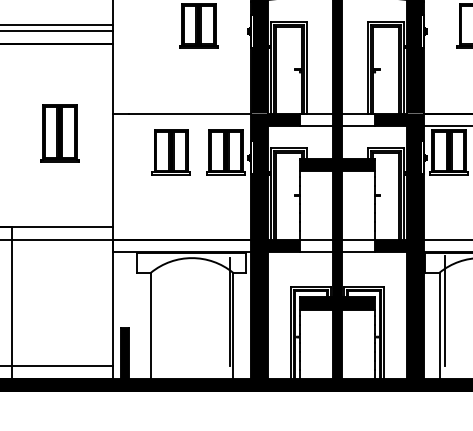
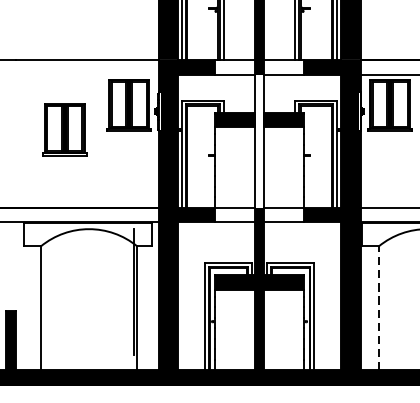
part: (170, 152) -> (63, 130), moved
fill: (337, 176) -> (259, 133), removed
line: (444, 310) -> (384, 290), removed
line: (439, 325) -> (378, 308), solid -> dashed

